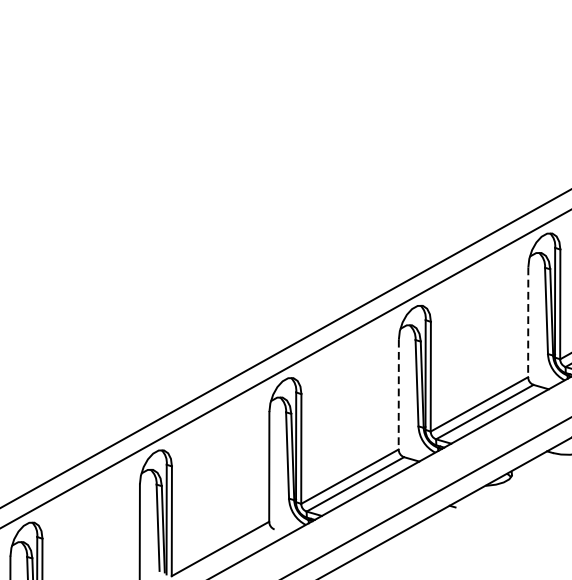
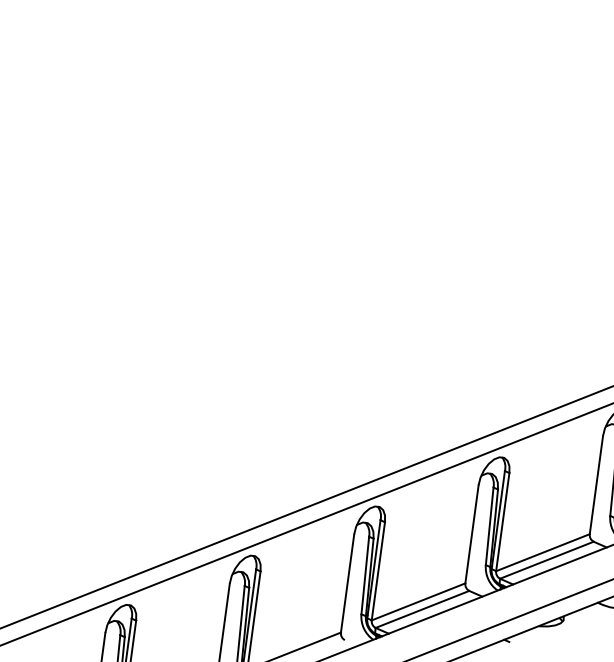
line: (528, 322) -> (596, 485), dashed -> solid
line: (398, 394) -> (471, 534), dashed -> solid

